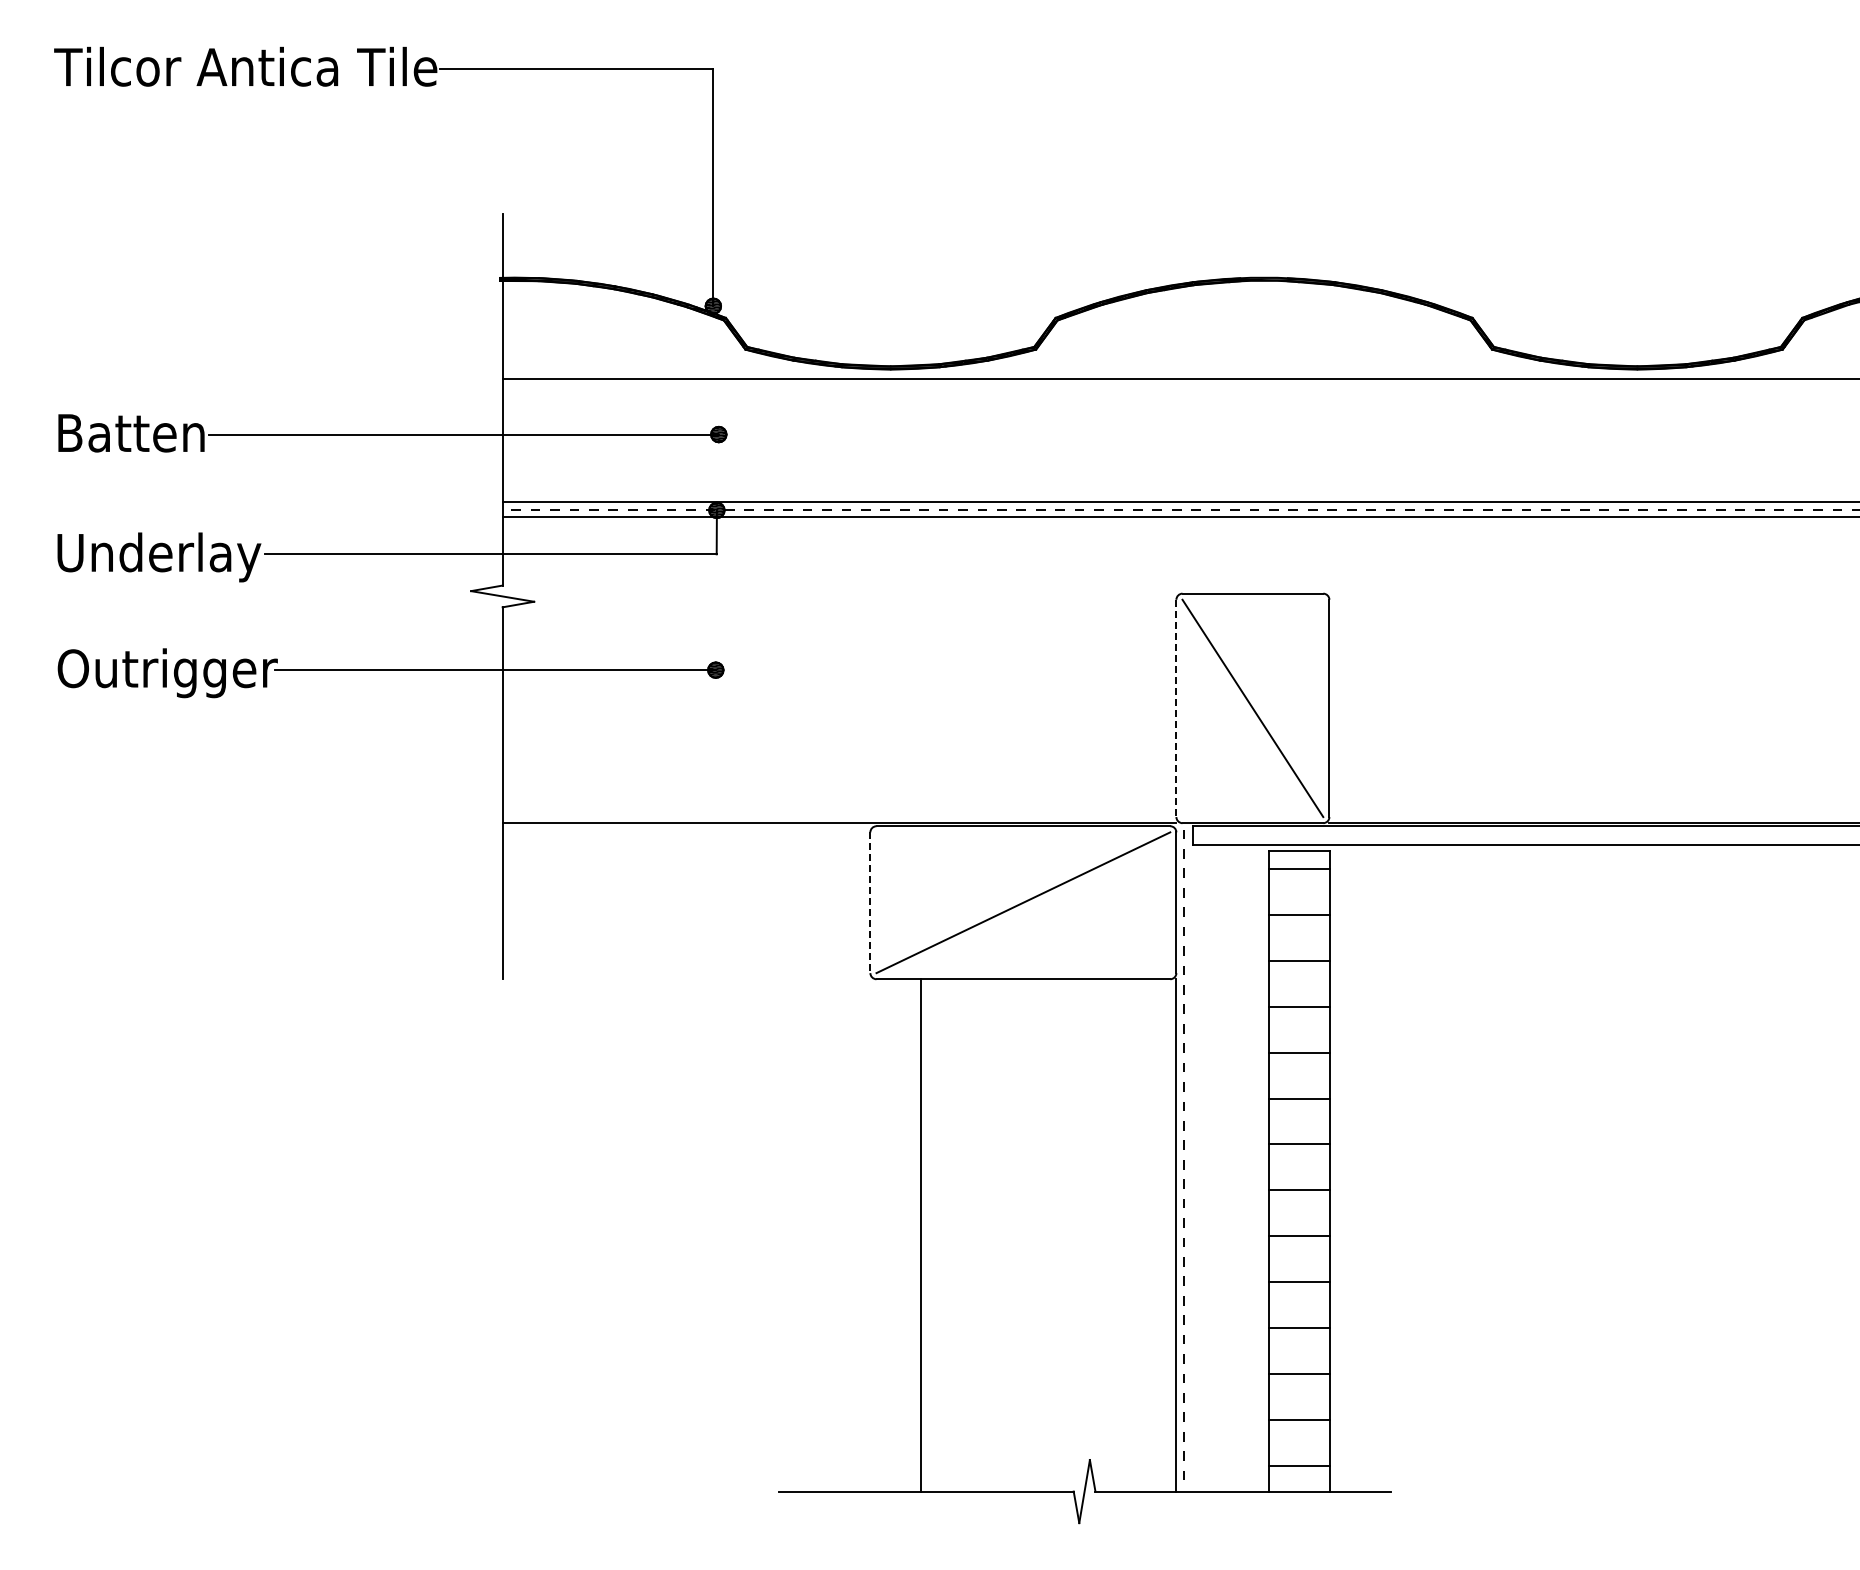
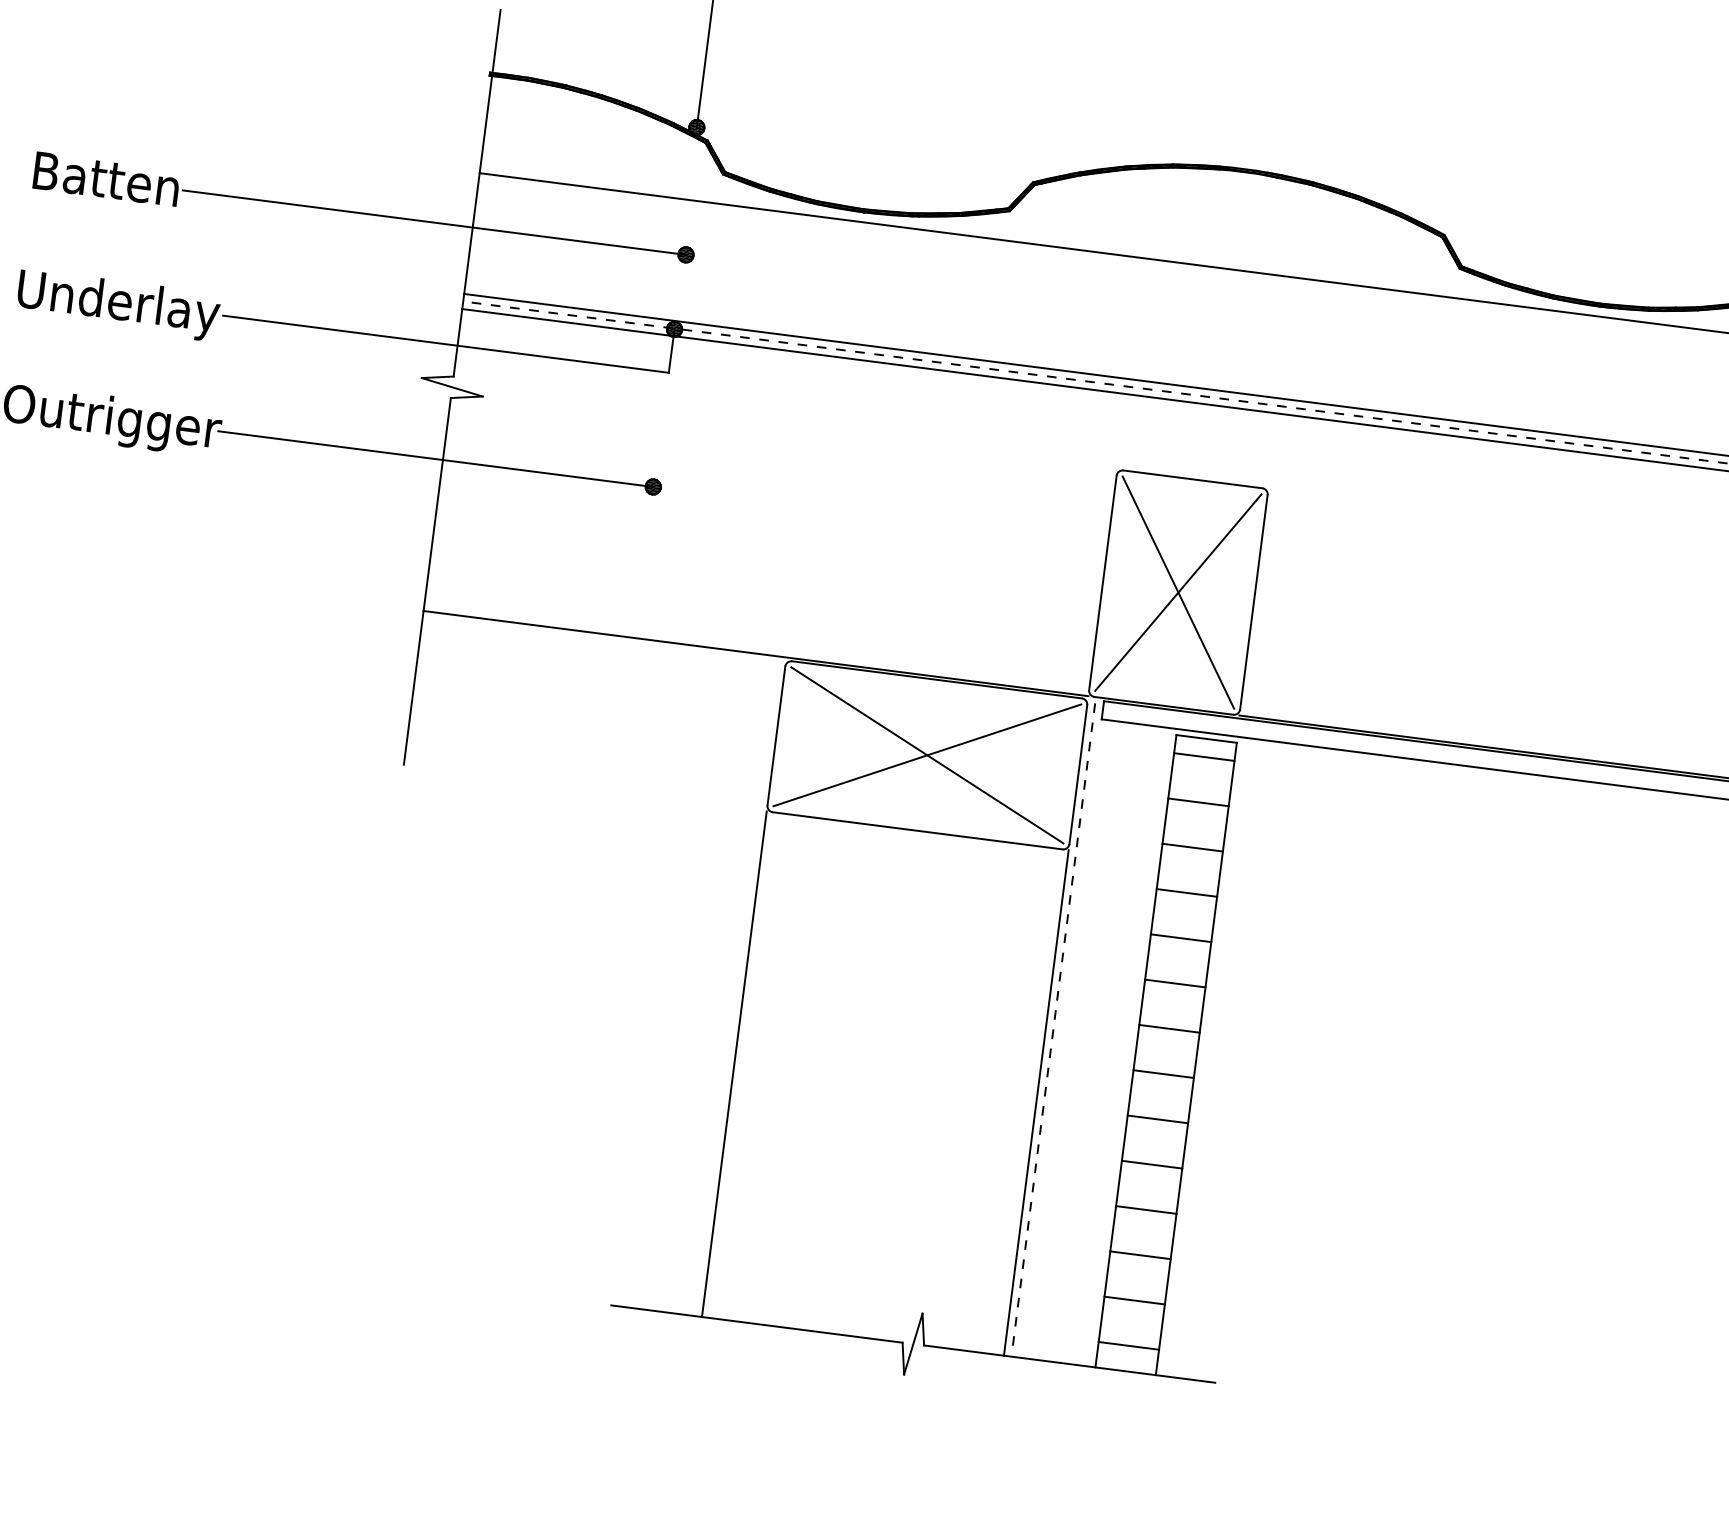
line: (1176, 708) -> (1103, 583), dashed -> solid
line: (1252, 708) -> (1178, 592), added
line: (1023, 902) -> (927, 755), added
line: (870, 903) -> (776, 736), dashed -> solid
line: (921, 1235) -> (734, 1064), moved

